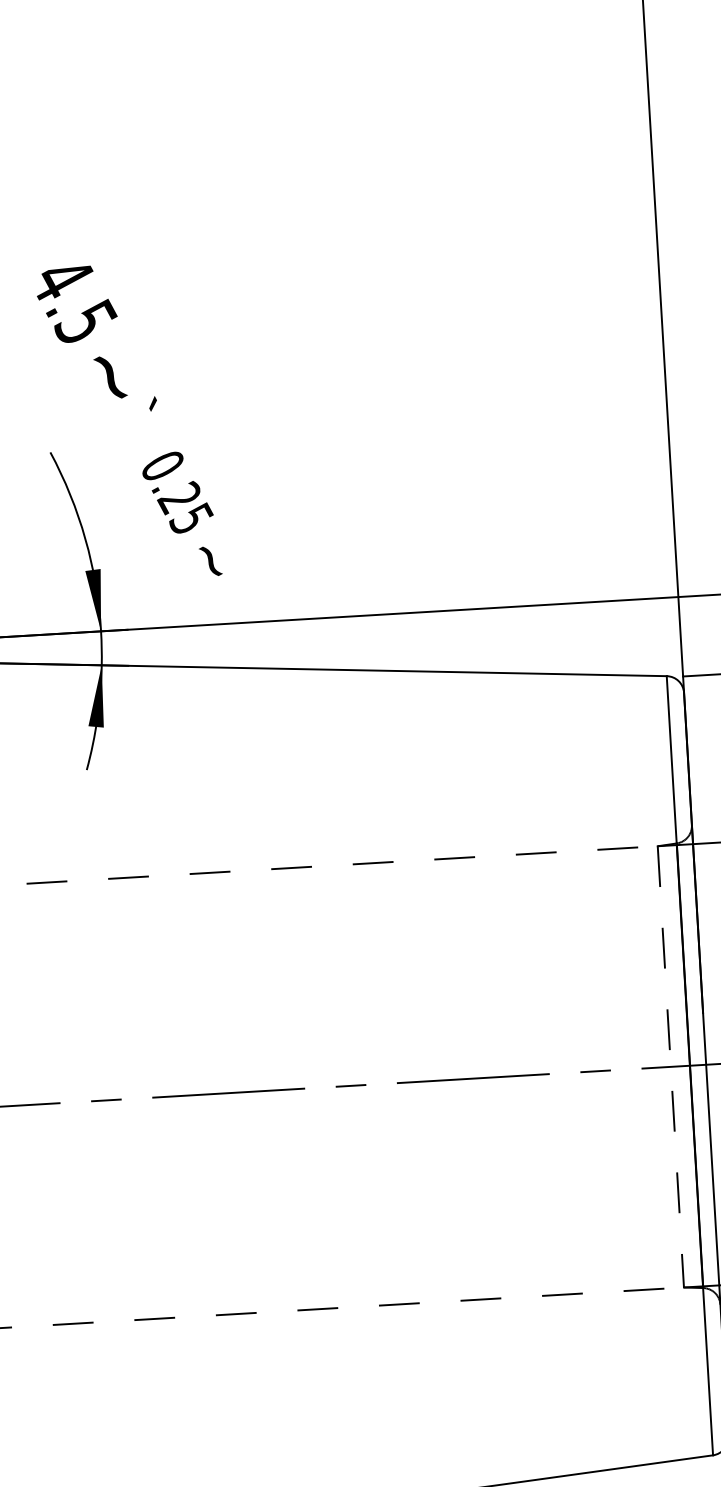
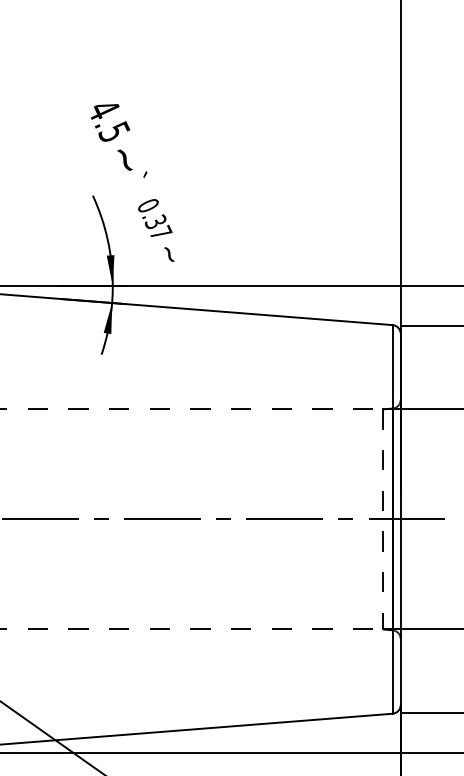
text: (185, 506) -> (158, 226), 0.25 -> 0.37

